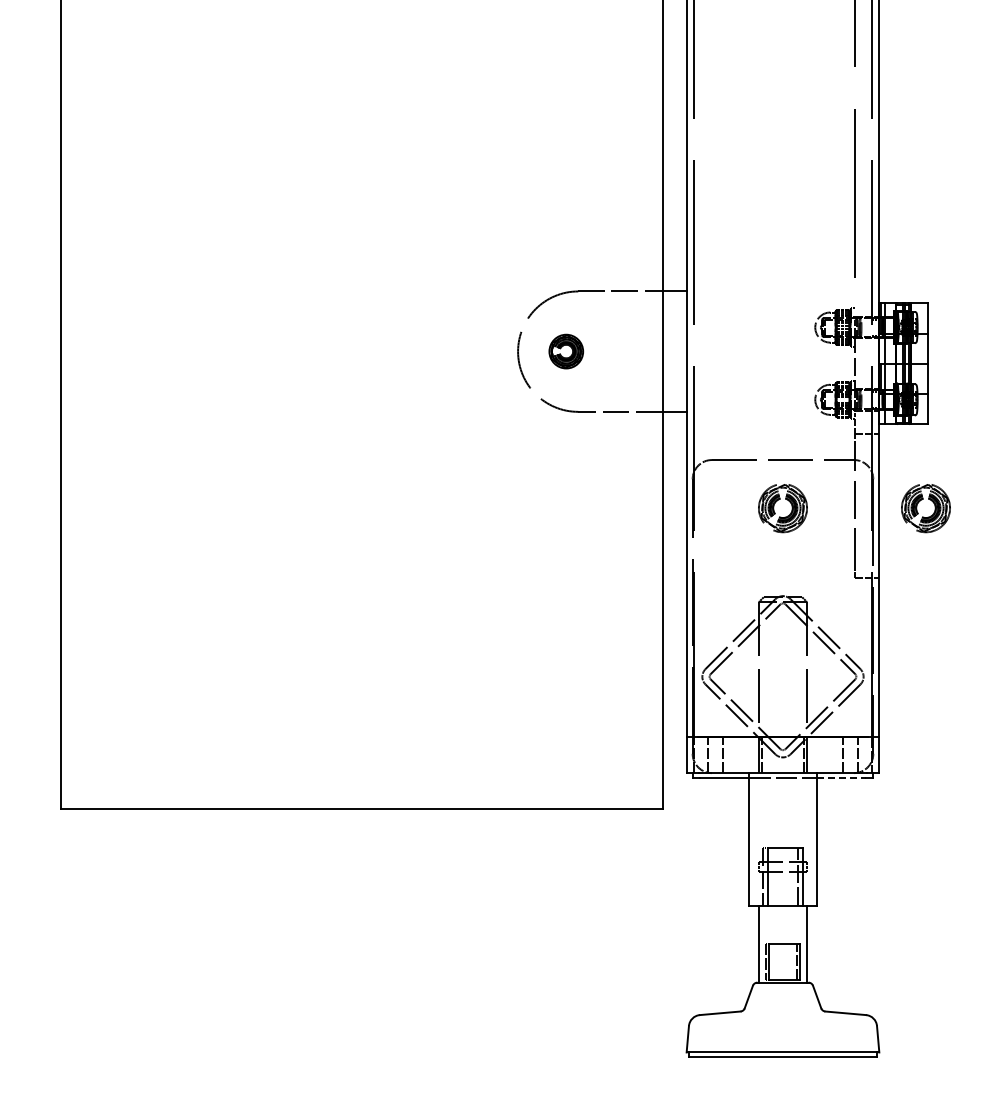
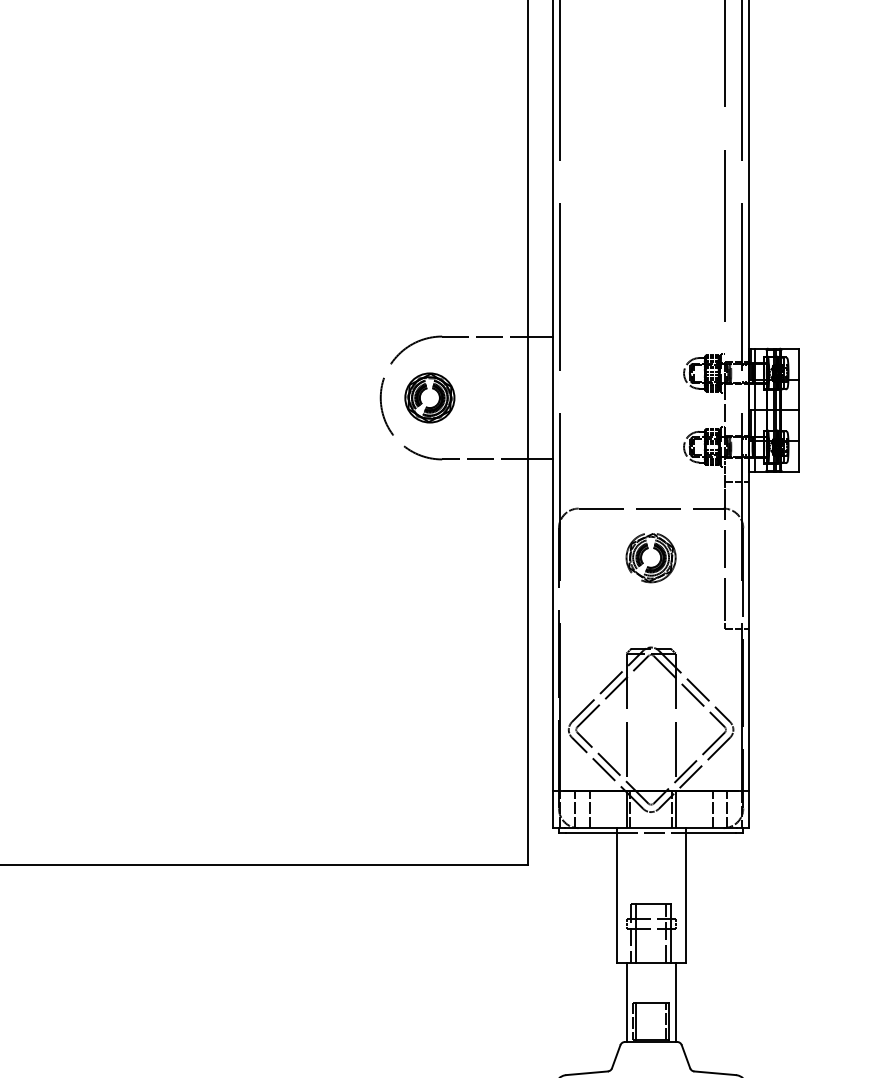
part: (566, 351) -> (430, 397), size x1.43
part: (925, 508) -> (796, 558), removed
line: (841, 777) -> (710, 832), dashed -> solid

